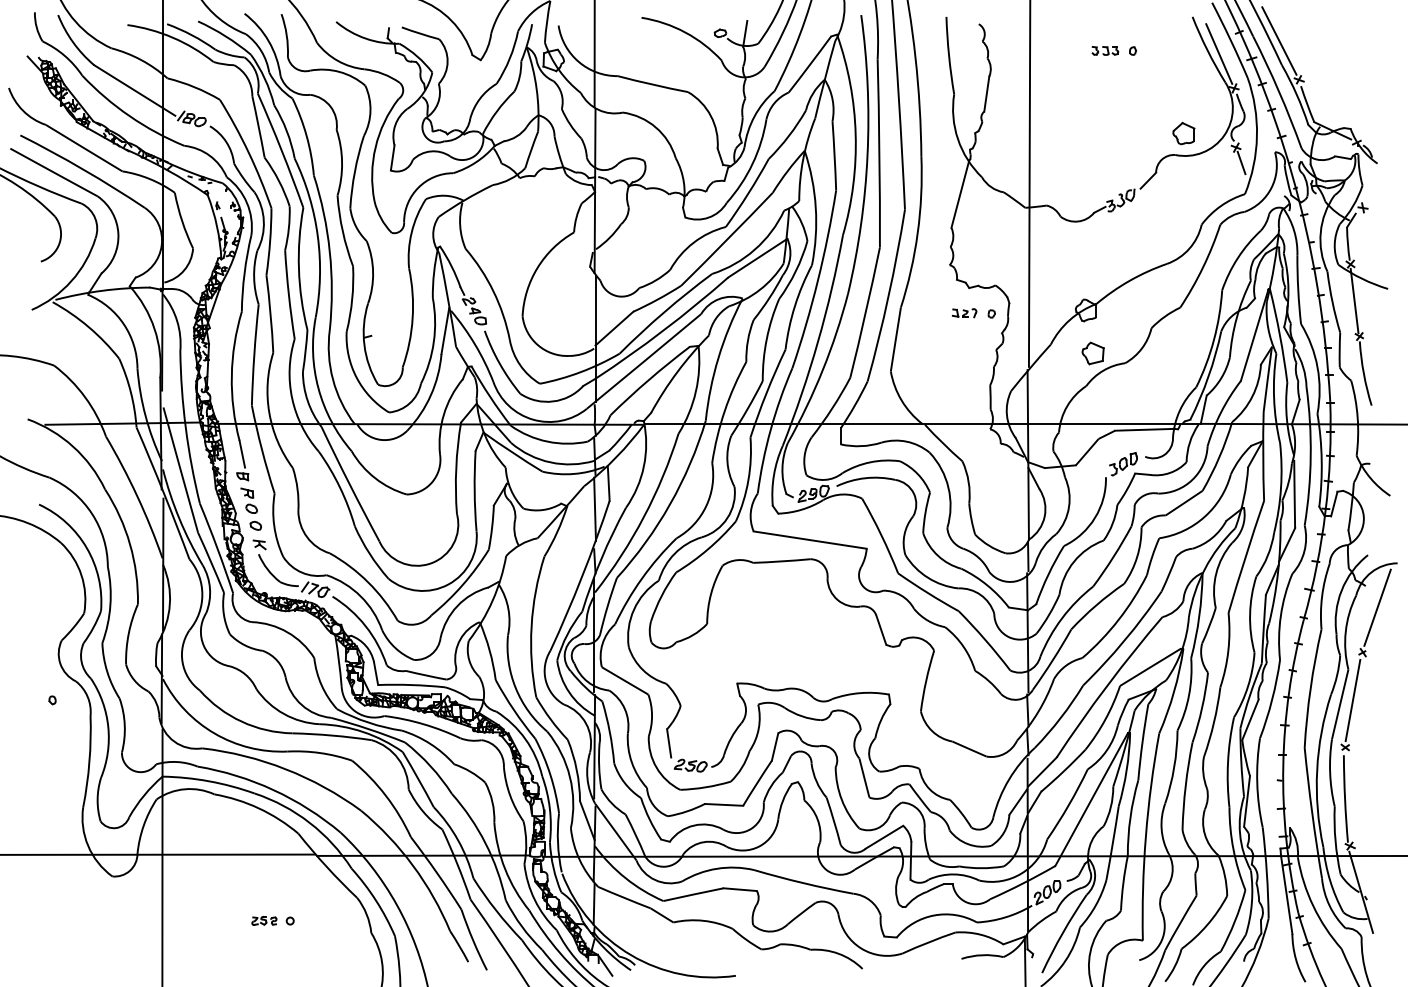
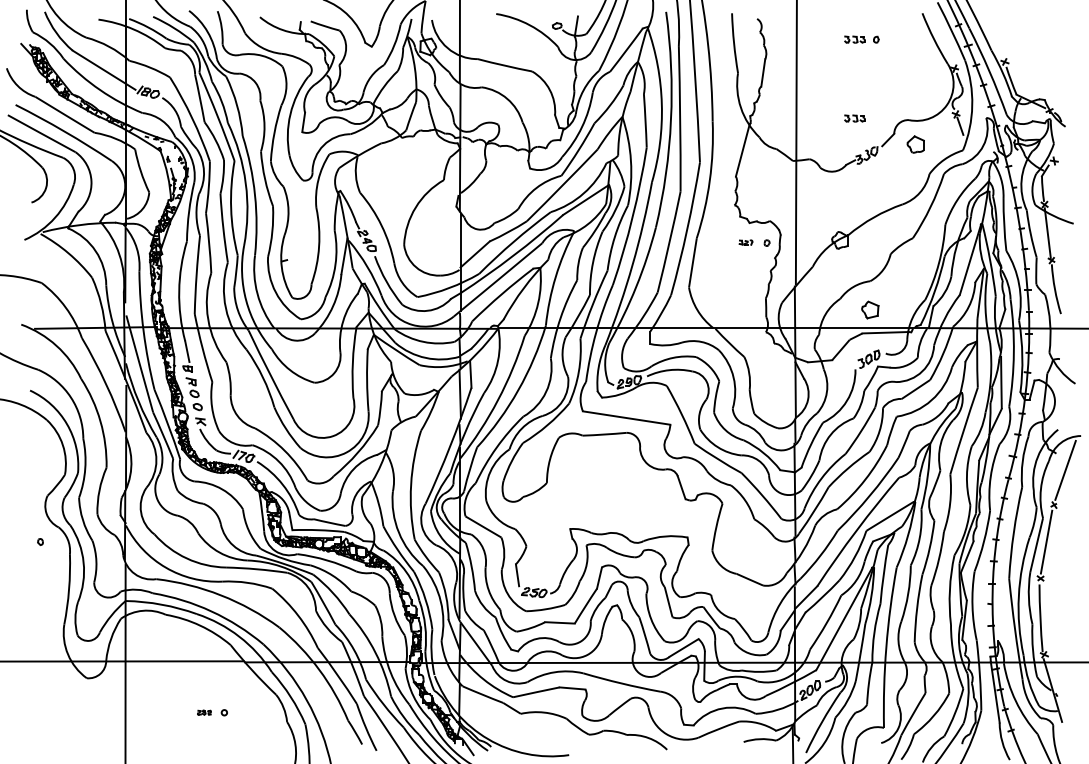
line: (1279, 40) -> (989, 31), removed
line: (1219, 53) -> (943, 41), removed
part: (1183, 133) -> (915, 144), moved
part: (1105, 152) -> (855, 118), added
part: (964, 313) -> (746, 242), size x0.7
part: (1092, 353) -> (869, 310), moved
part: (264, 920) -> (204, 712), size x0.7

